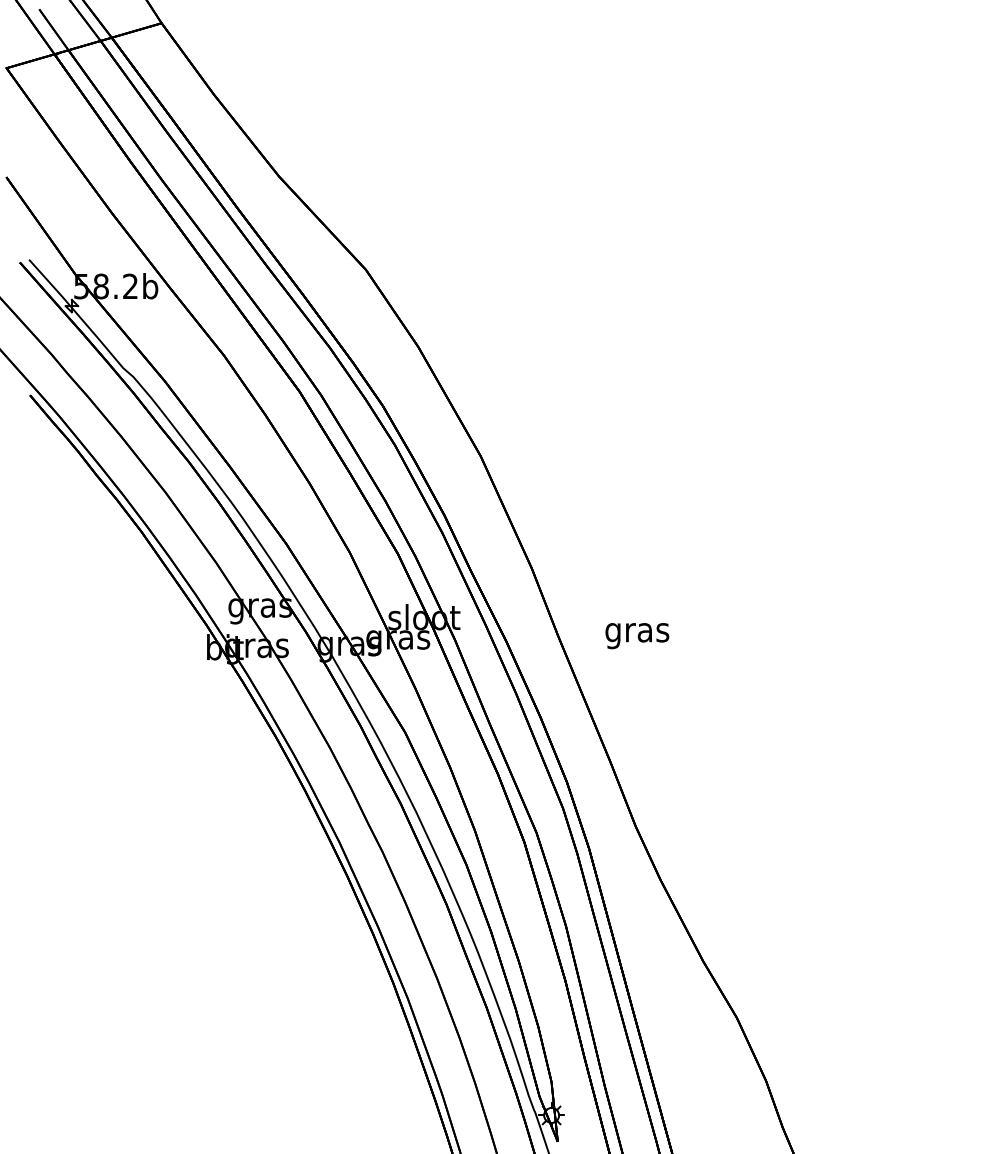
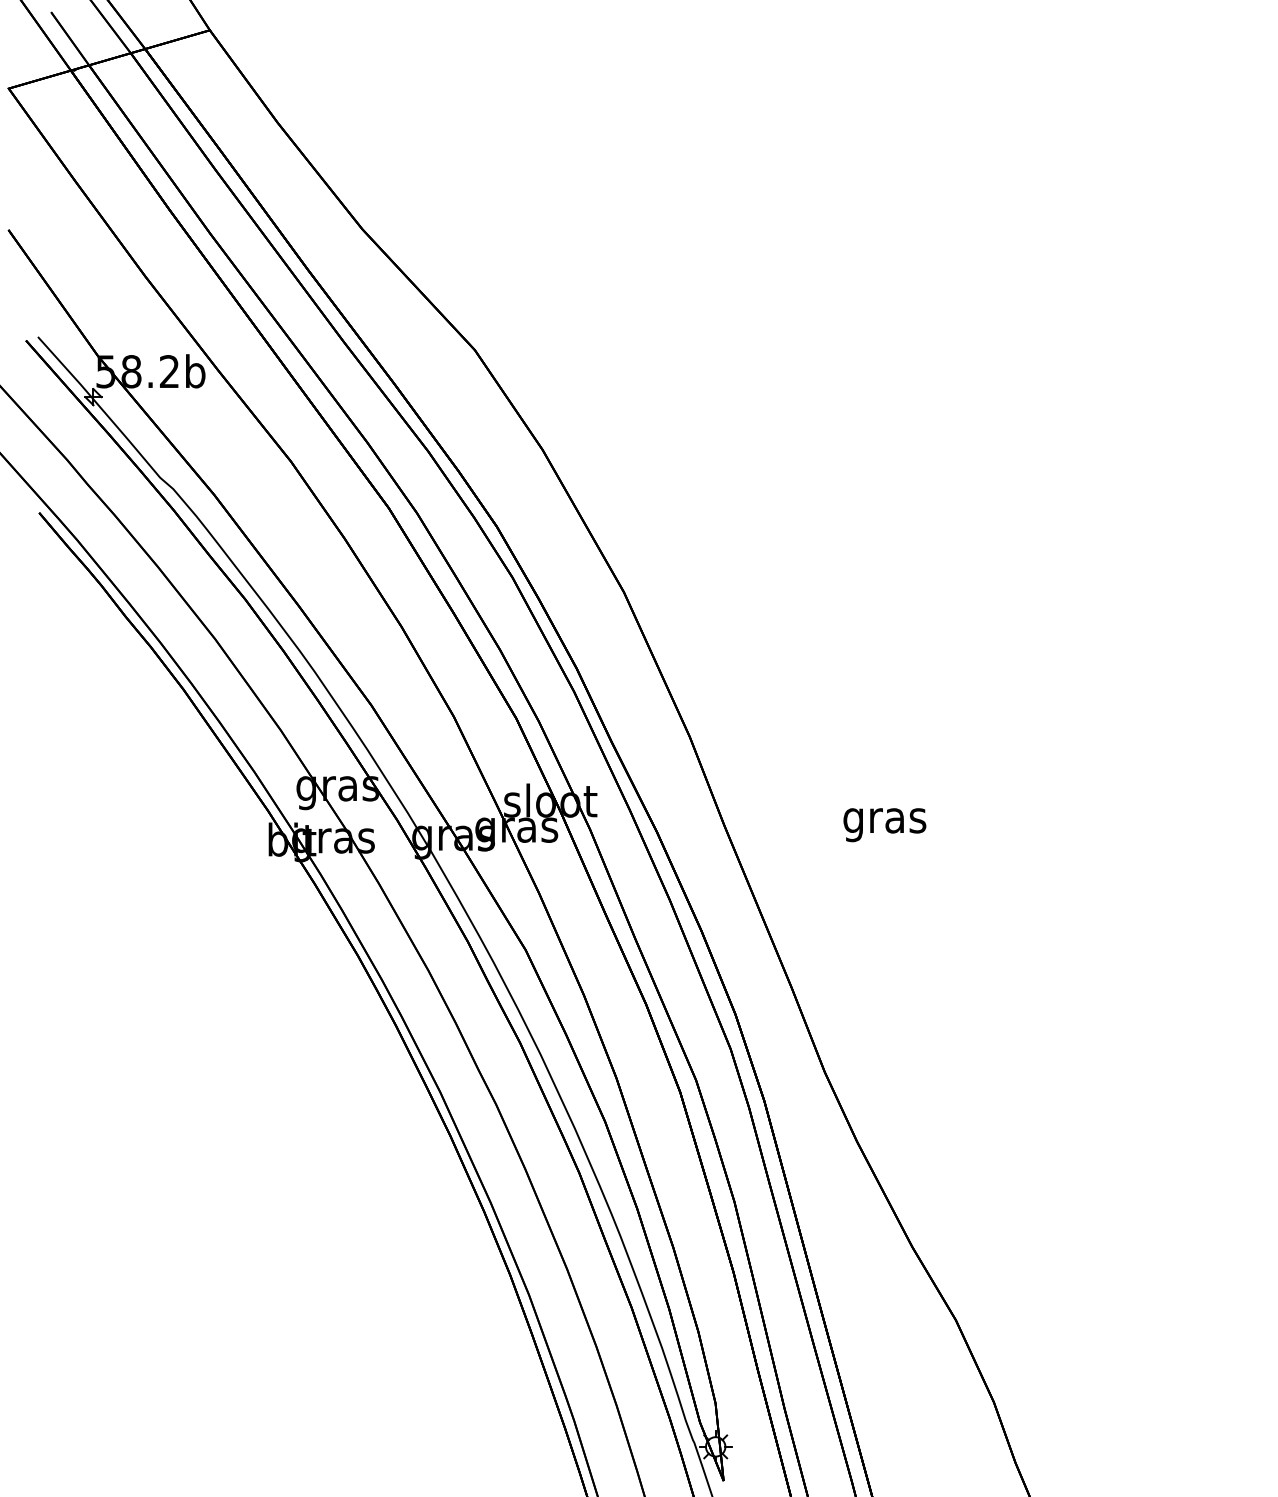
text: (637, 636) -> (884, 825), moved

